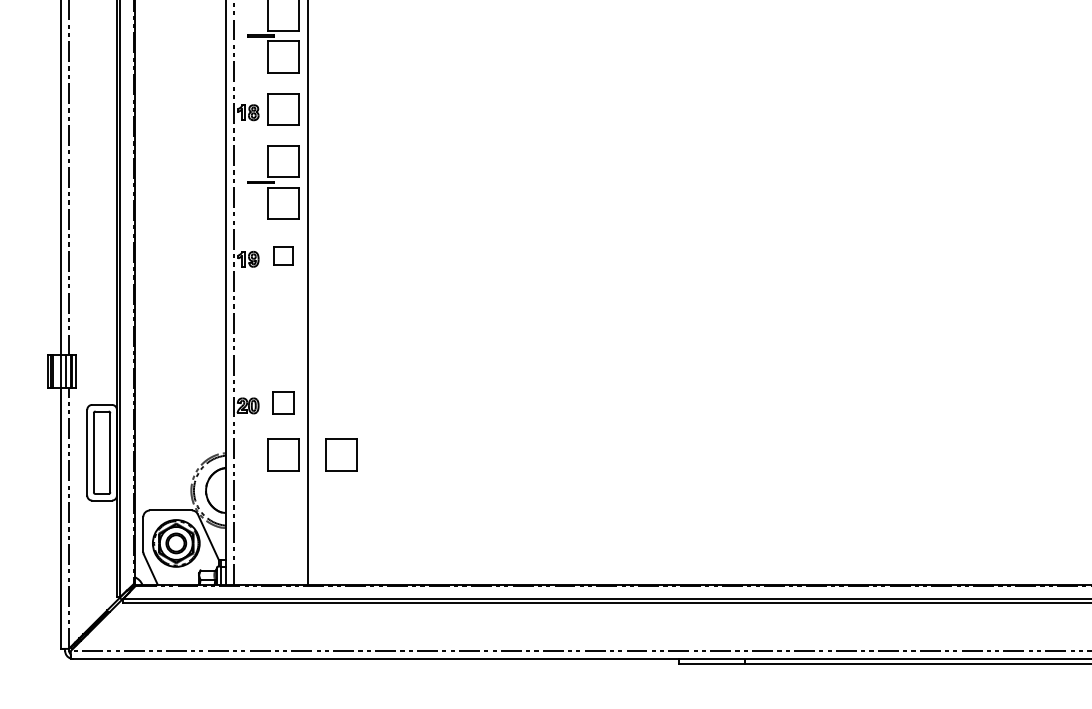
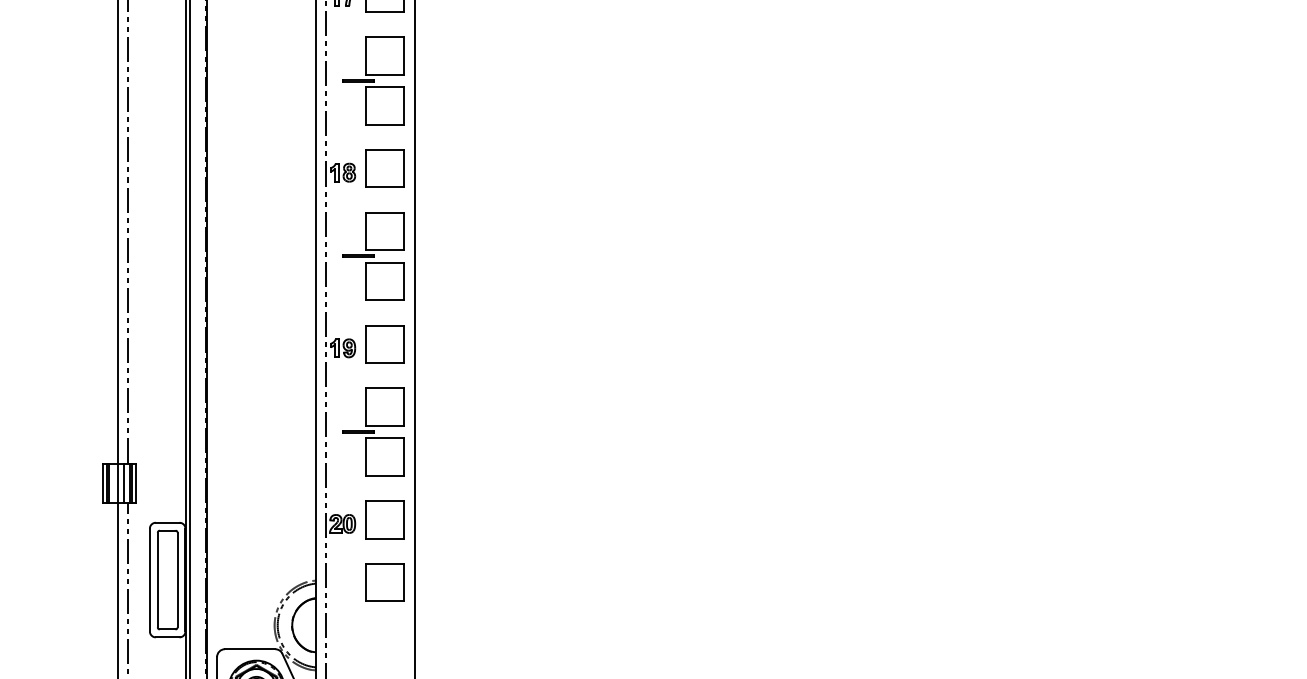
part: (283, 255) -> (384, 343), size x1.67
part: (273, 329) -> (373, 432), added
part: (283, 402) -> (384, 519), size x1.43
part: (341, 454) -> (454, 582), removed

